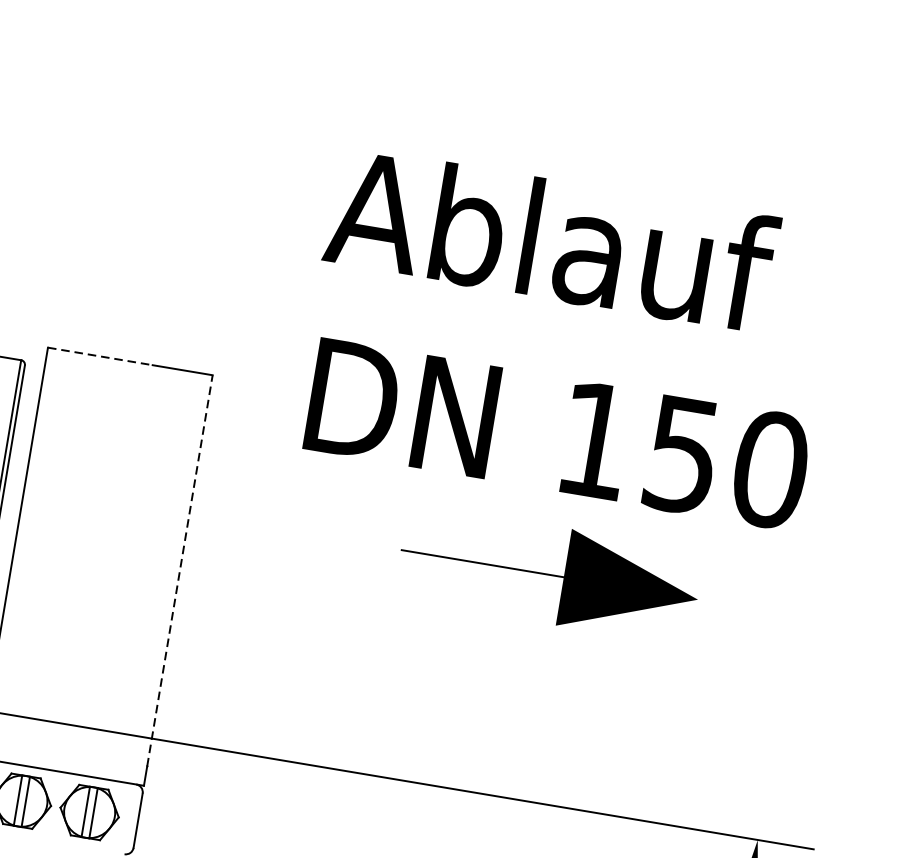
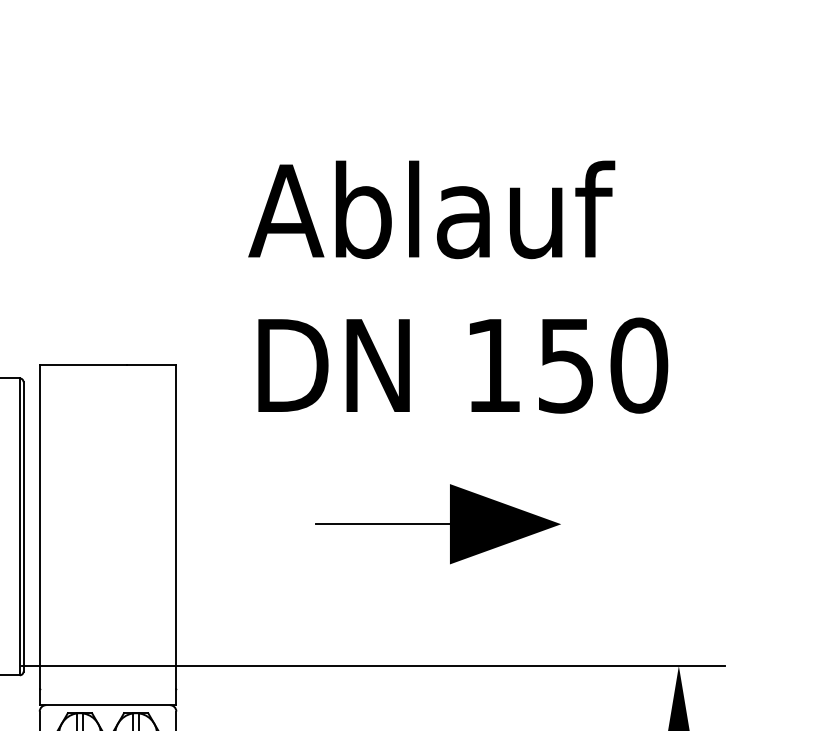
line: (100, 356) -> (83, 364), dashed -> solid
line: (180, 570) -> (176, 526), dashed -> solid
part: (548, 575) -> (437, 524), moved

